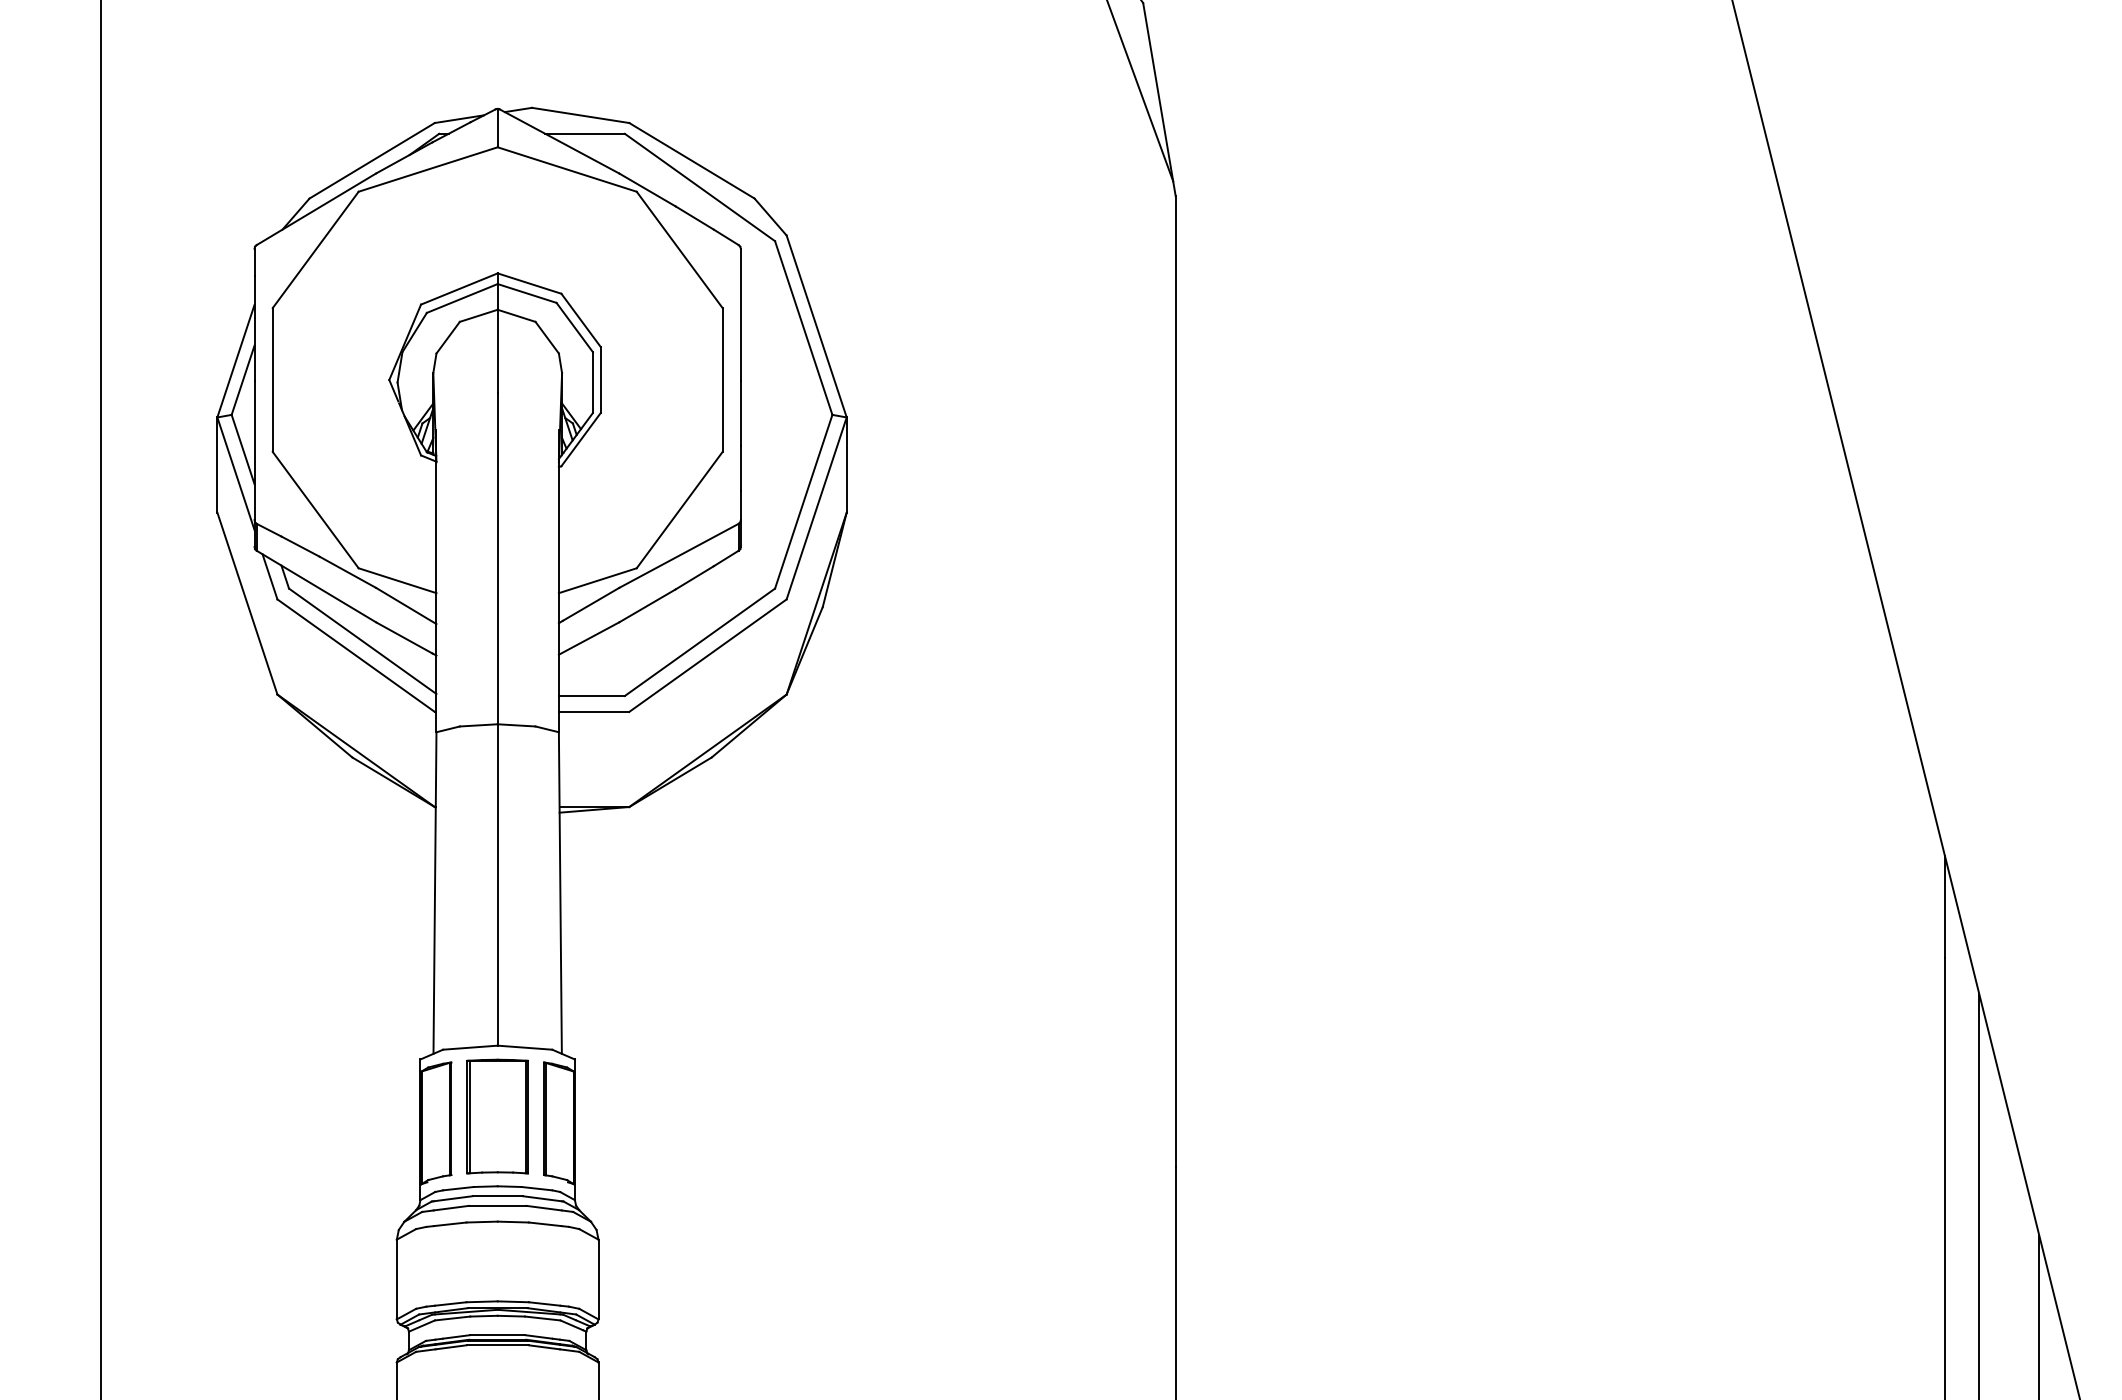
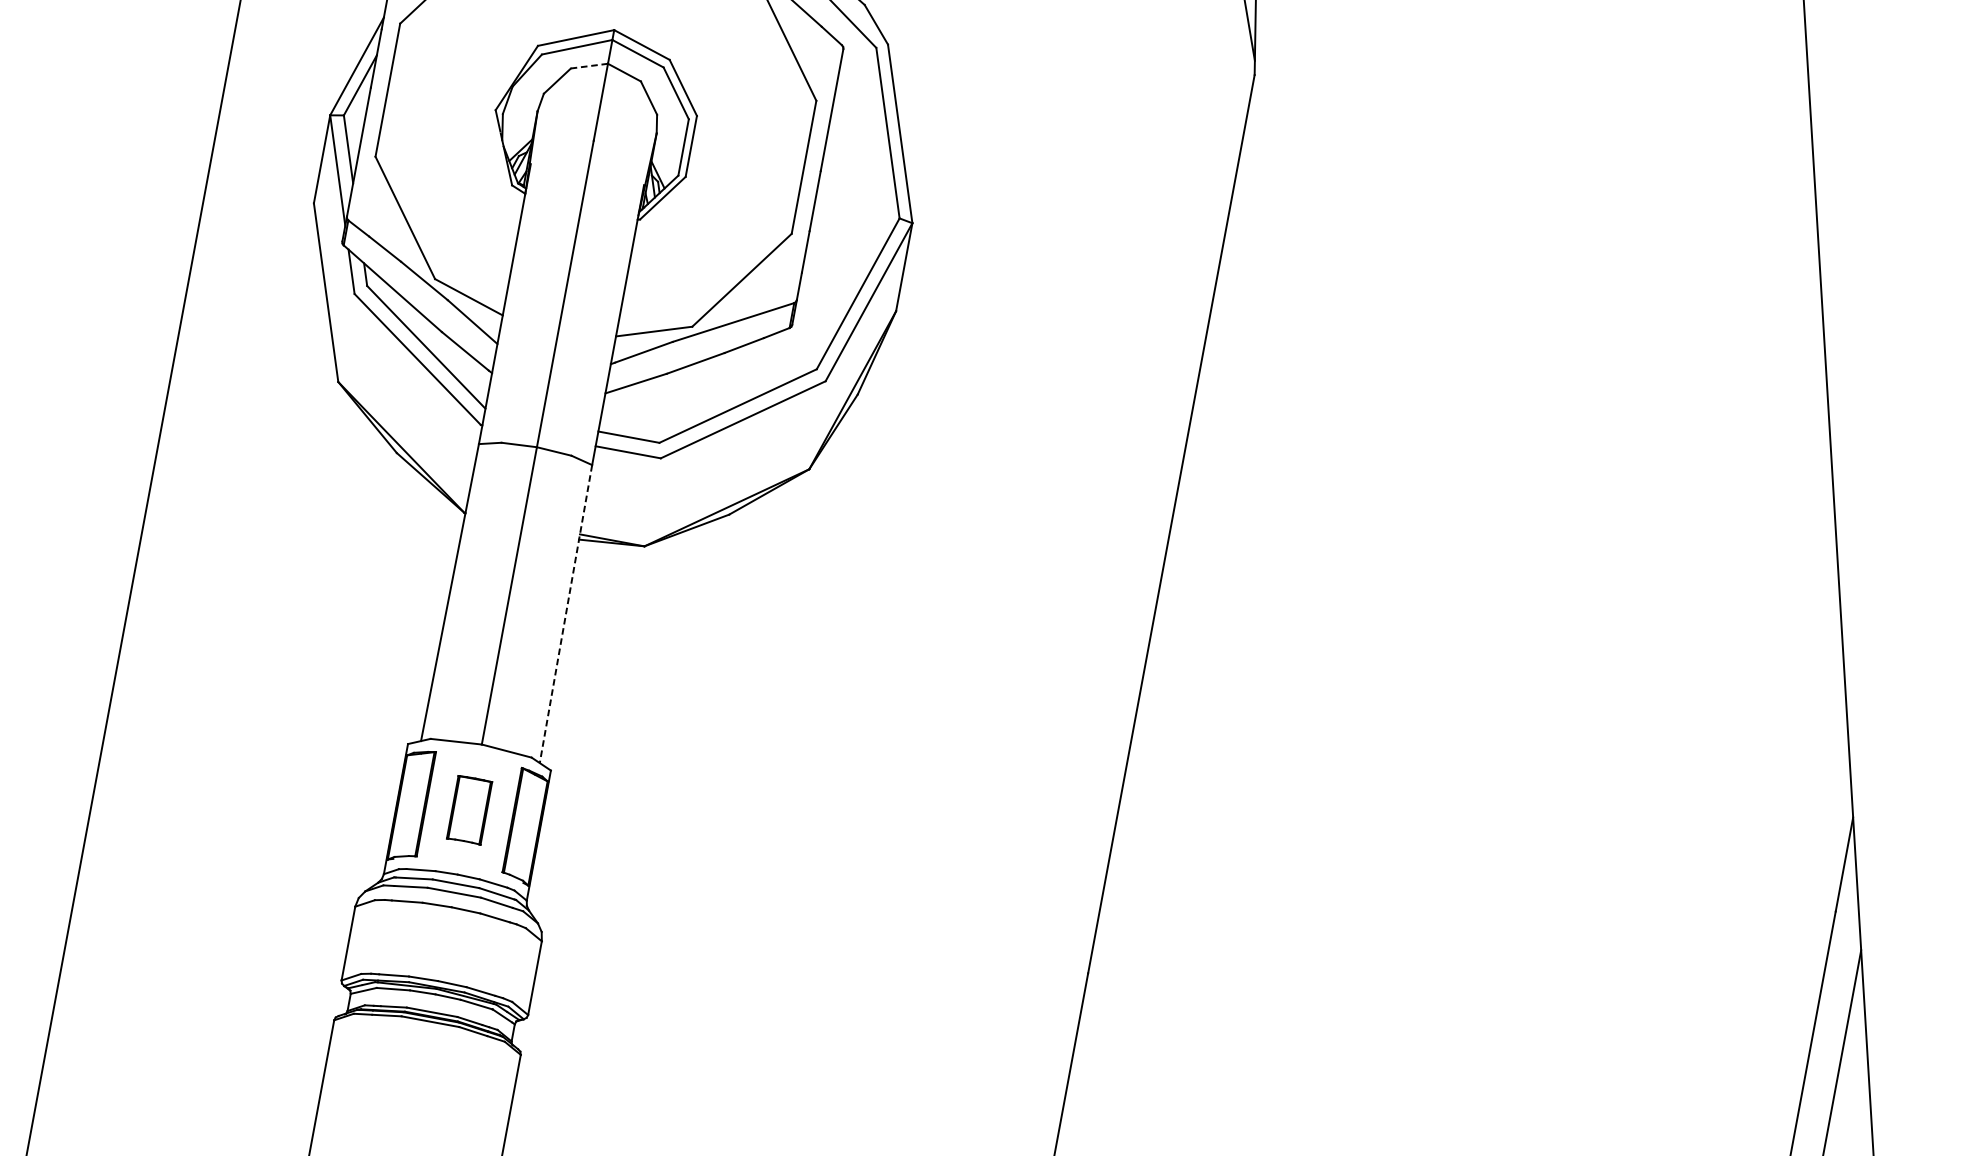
line: (478, 315) -> (589, 65), solid -> dashed
line: (560, 893) -> (566, 614), solid -> dashed
part: (497, 1116) -> (469, 810), size x0.6

